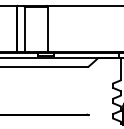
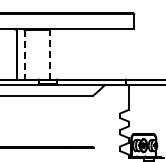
line: (24, 29) -> (24, 54), solid -> dashed
line: (47, 29) -> (49, 54), solid -> dashed

